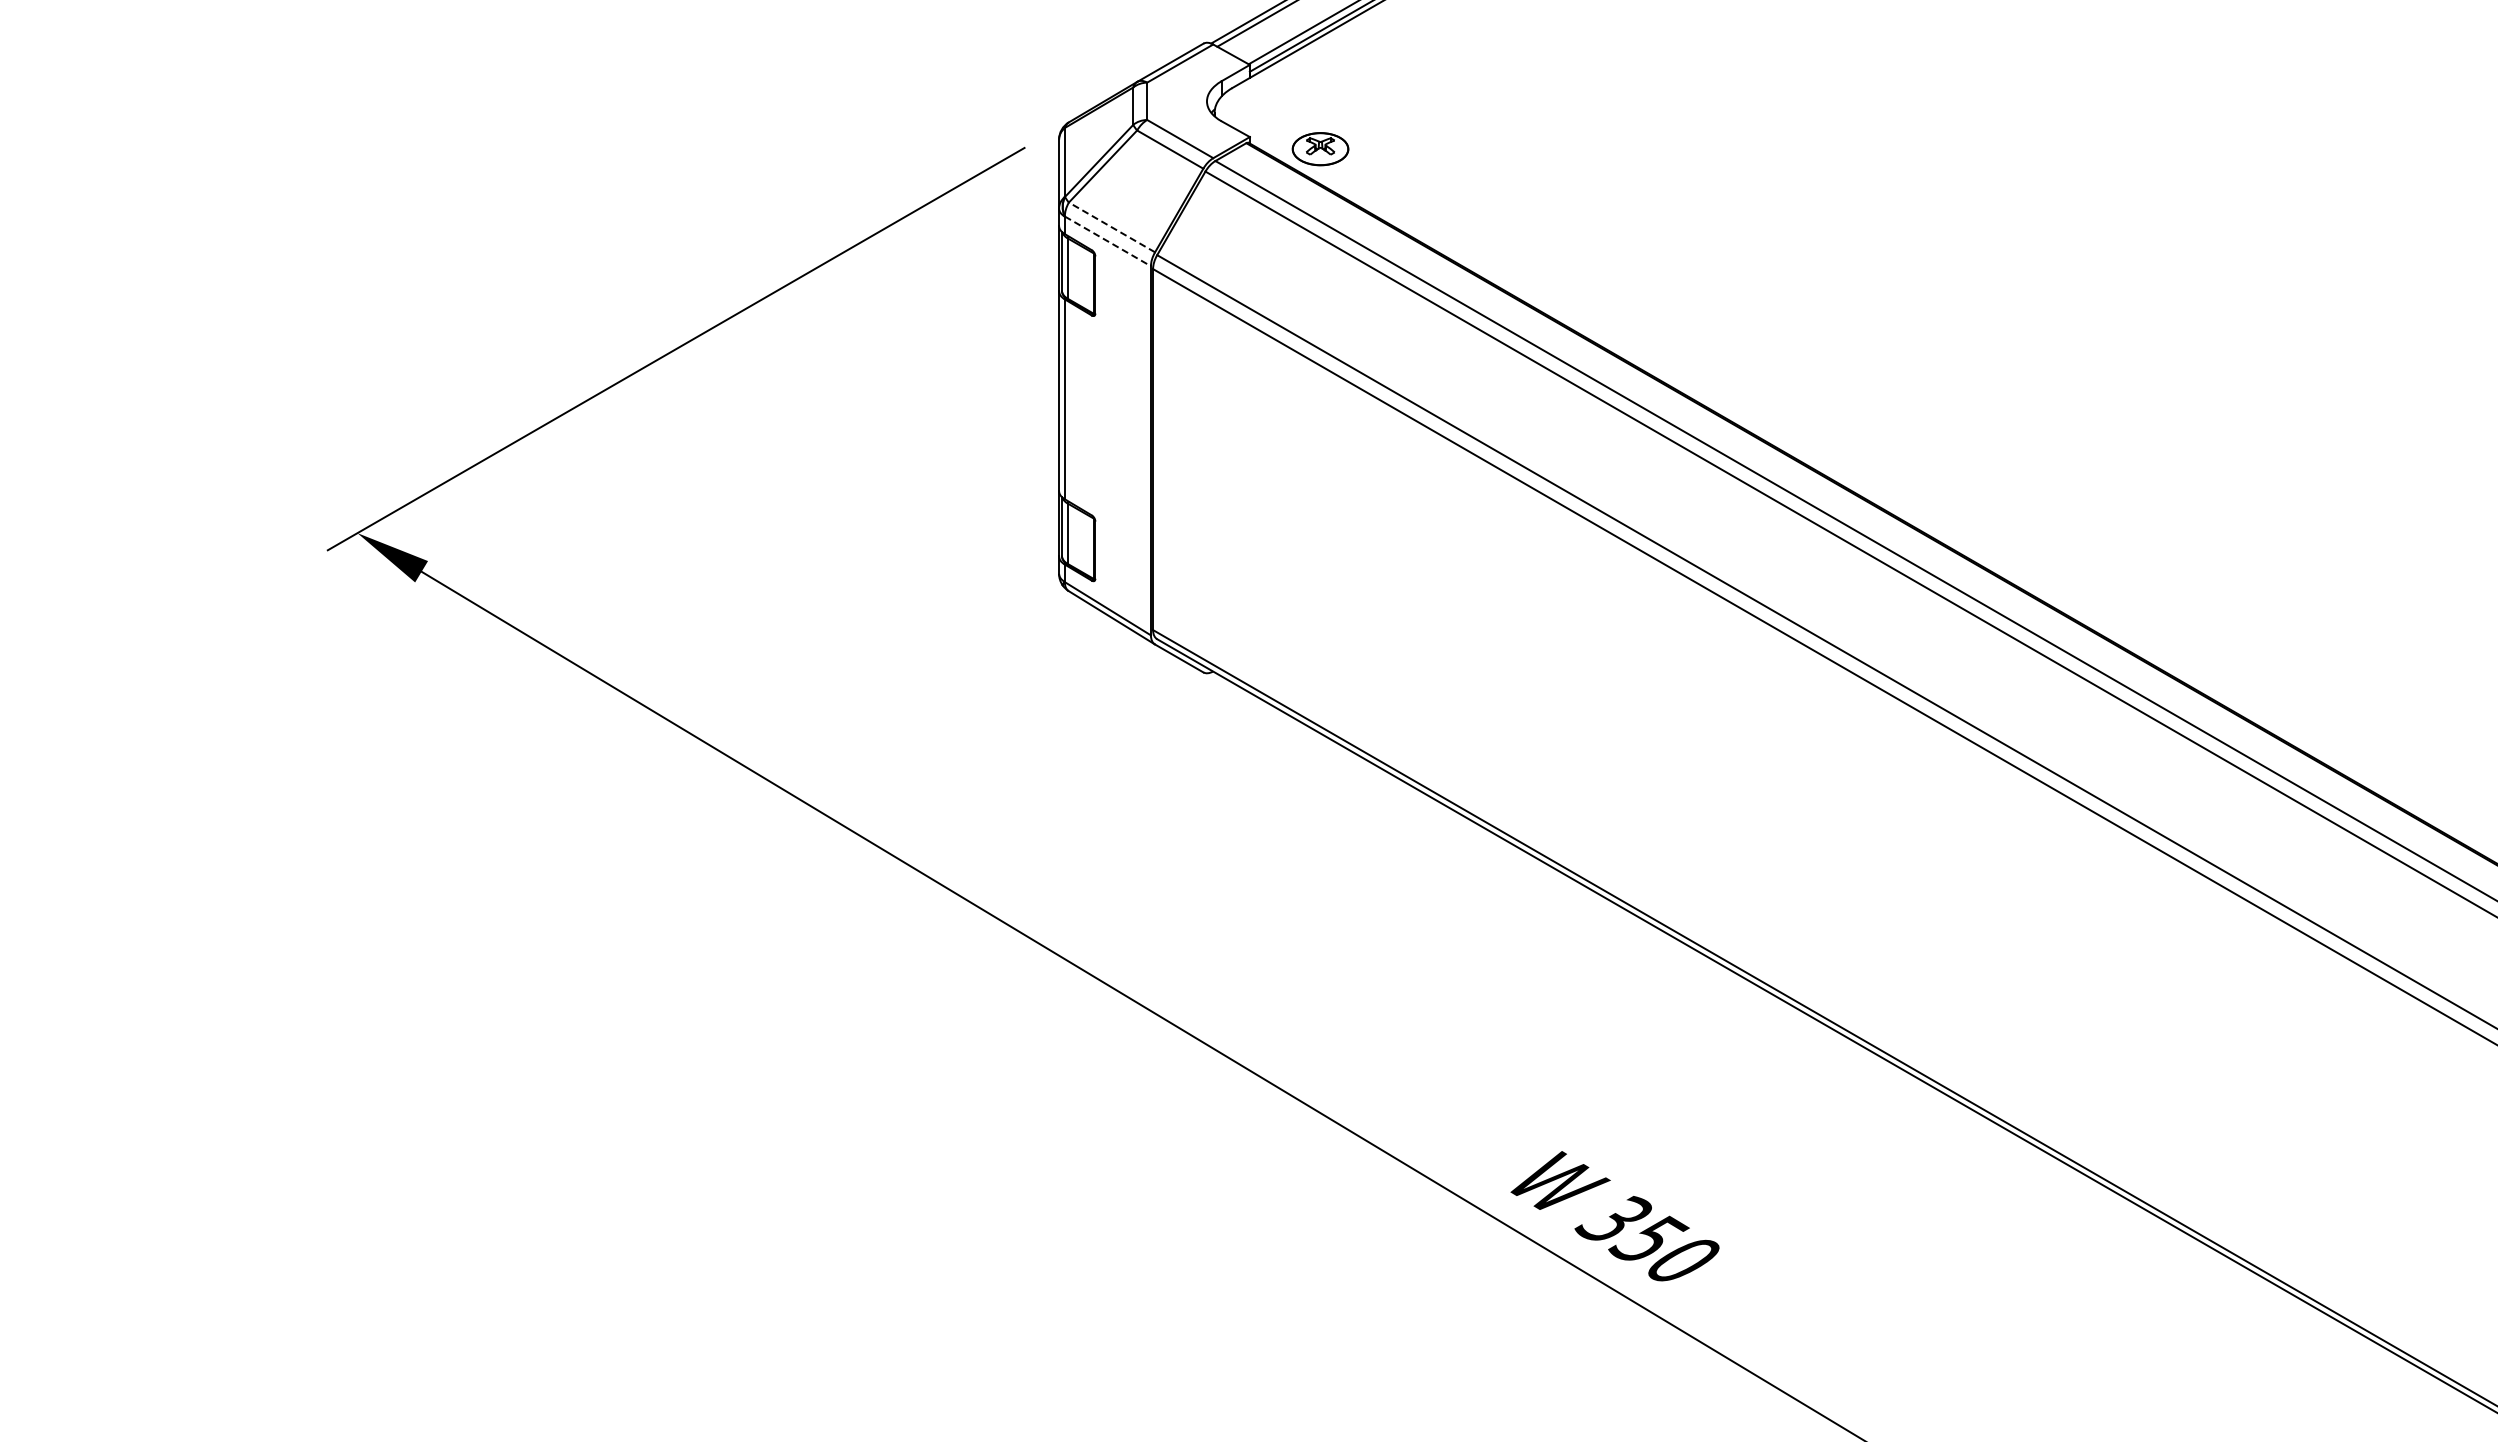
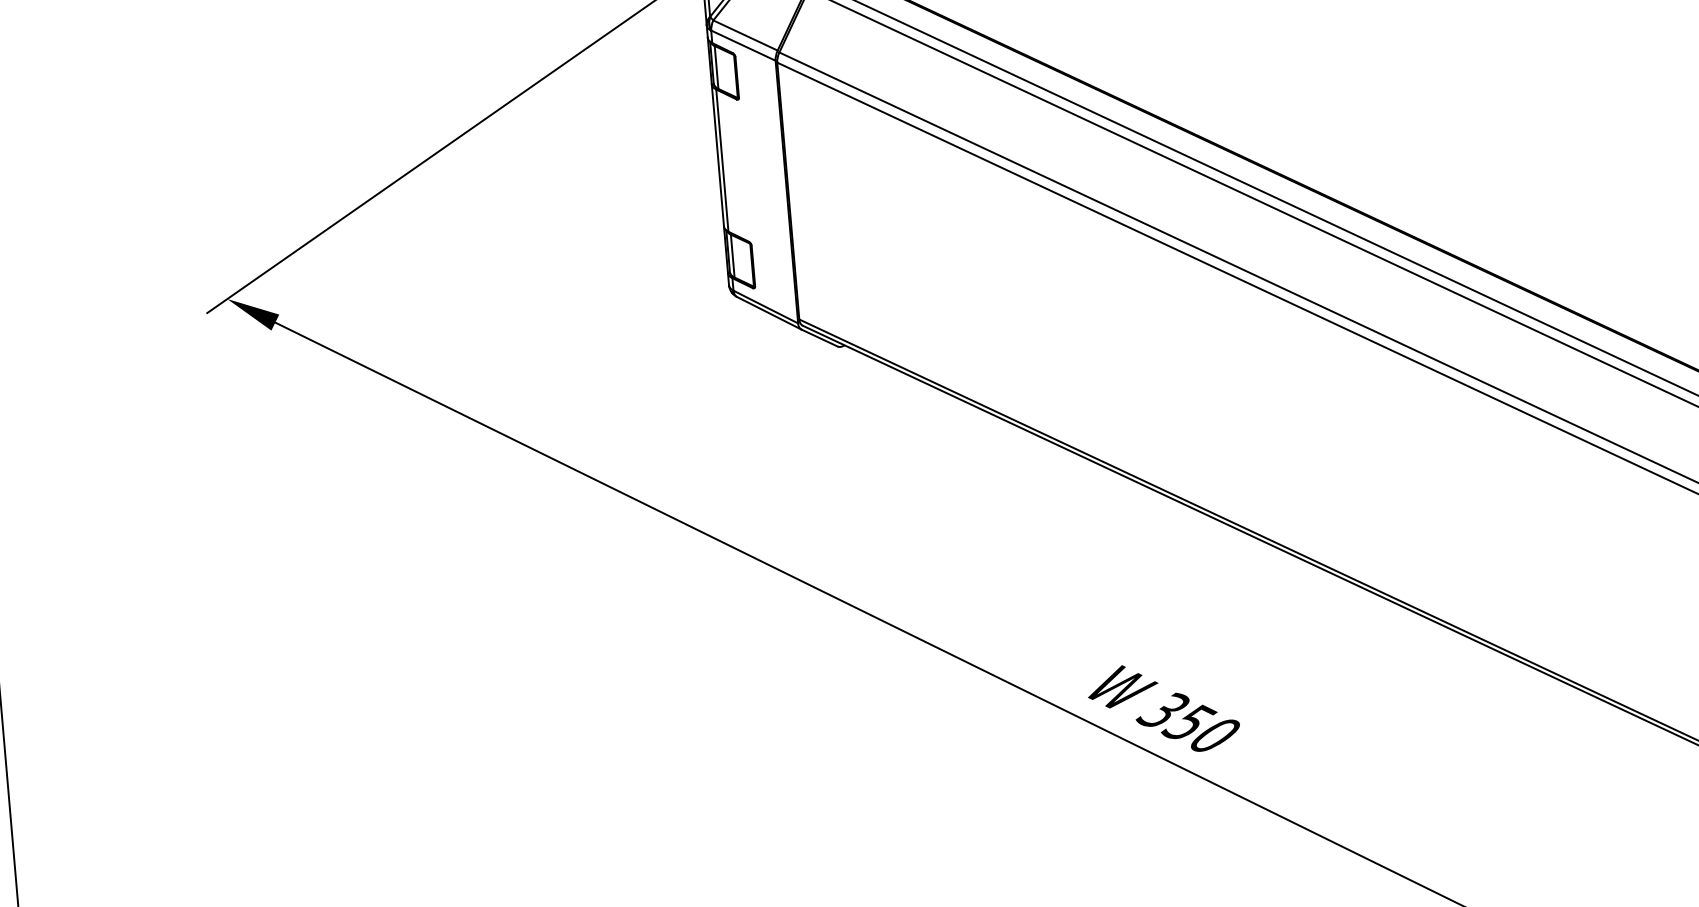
line: (1112, 227) -> (745, 35), dashed -> solid
line: (1107, 241) -> (743, 45), dashed -> solid

